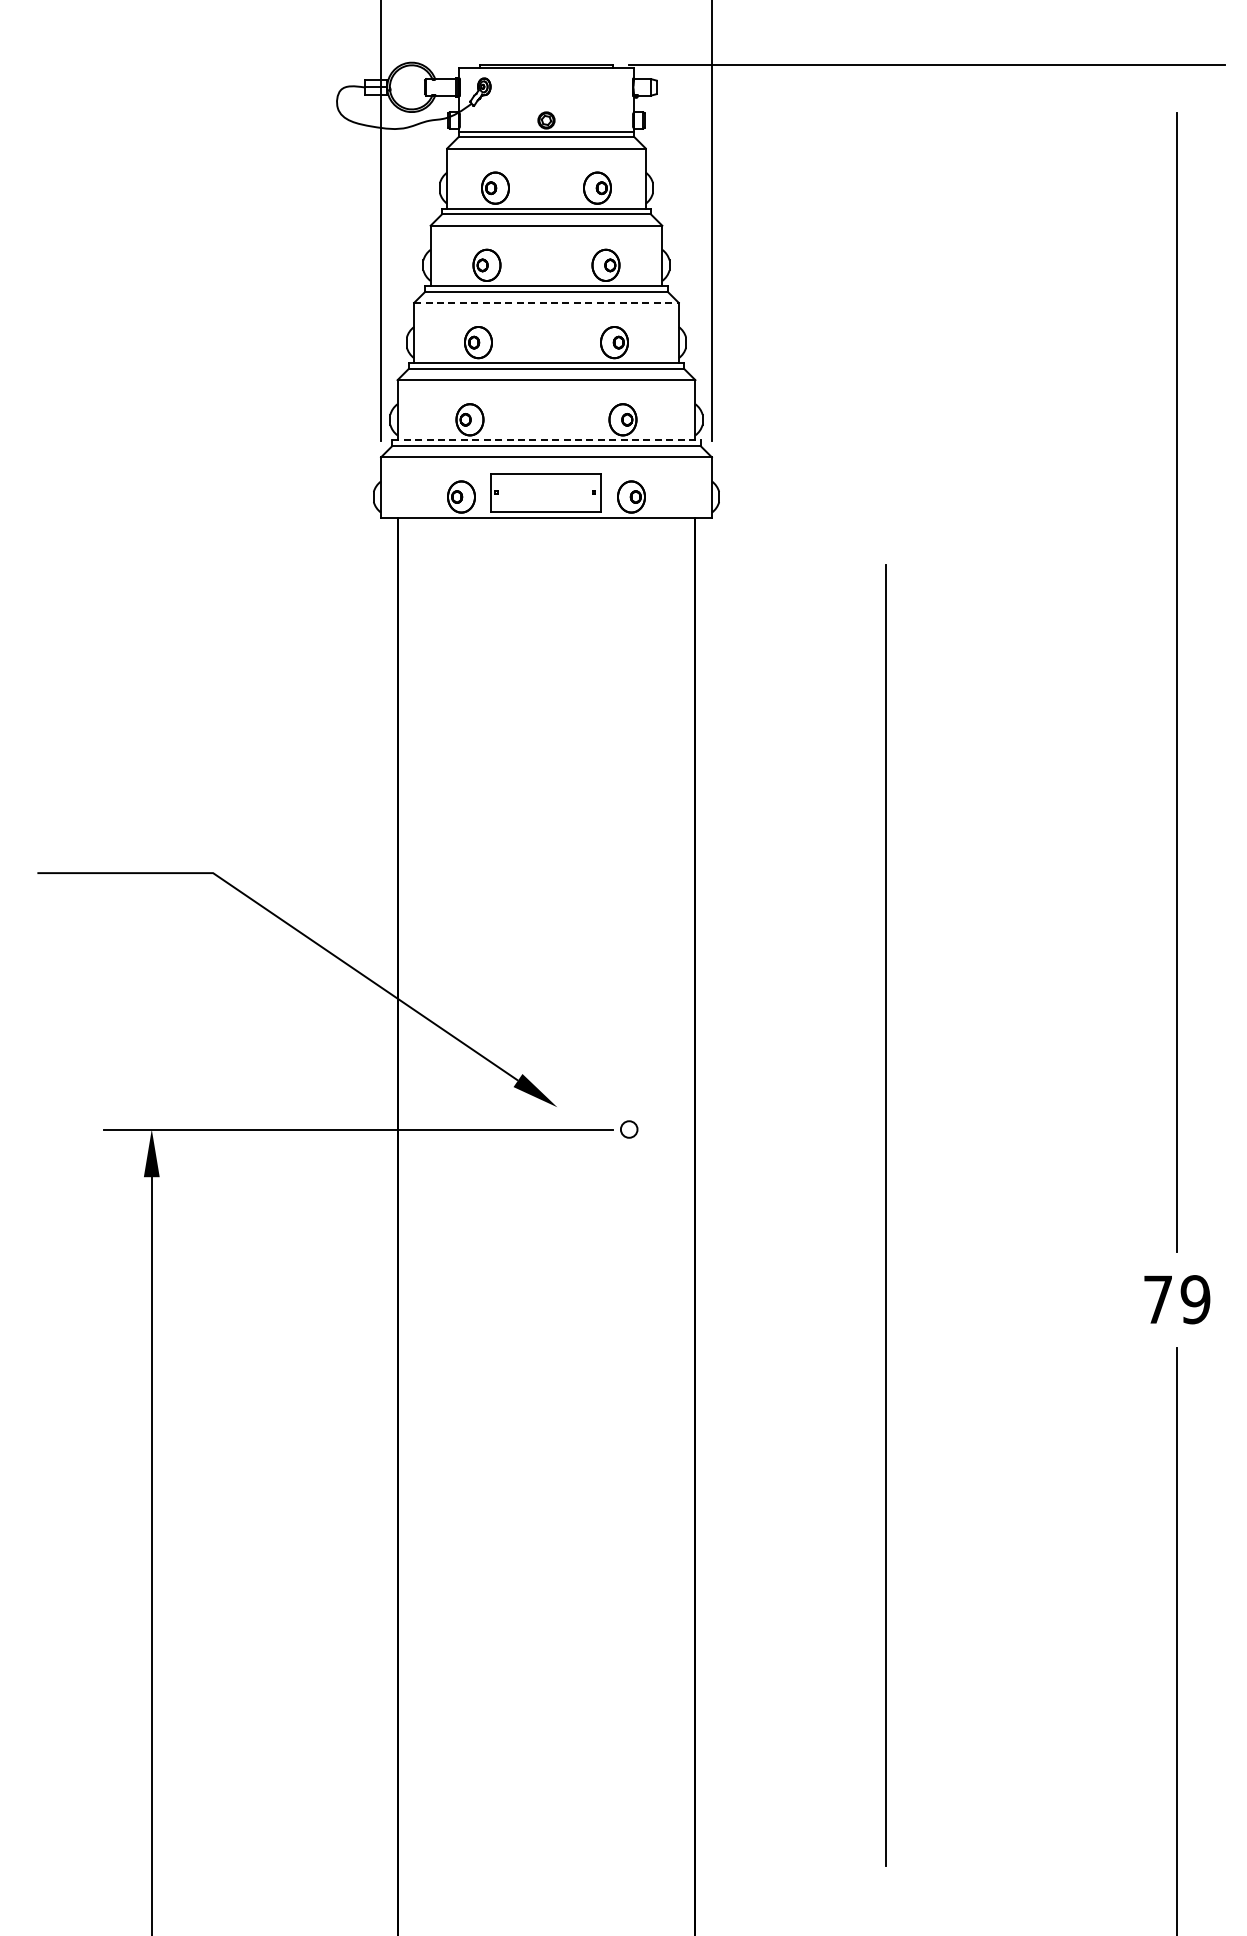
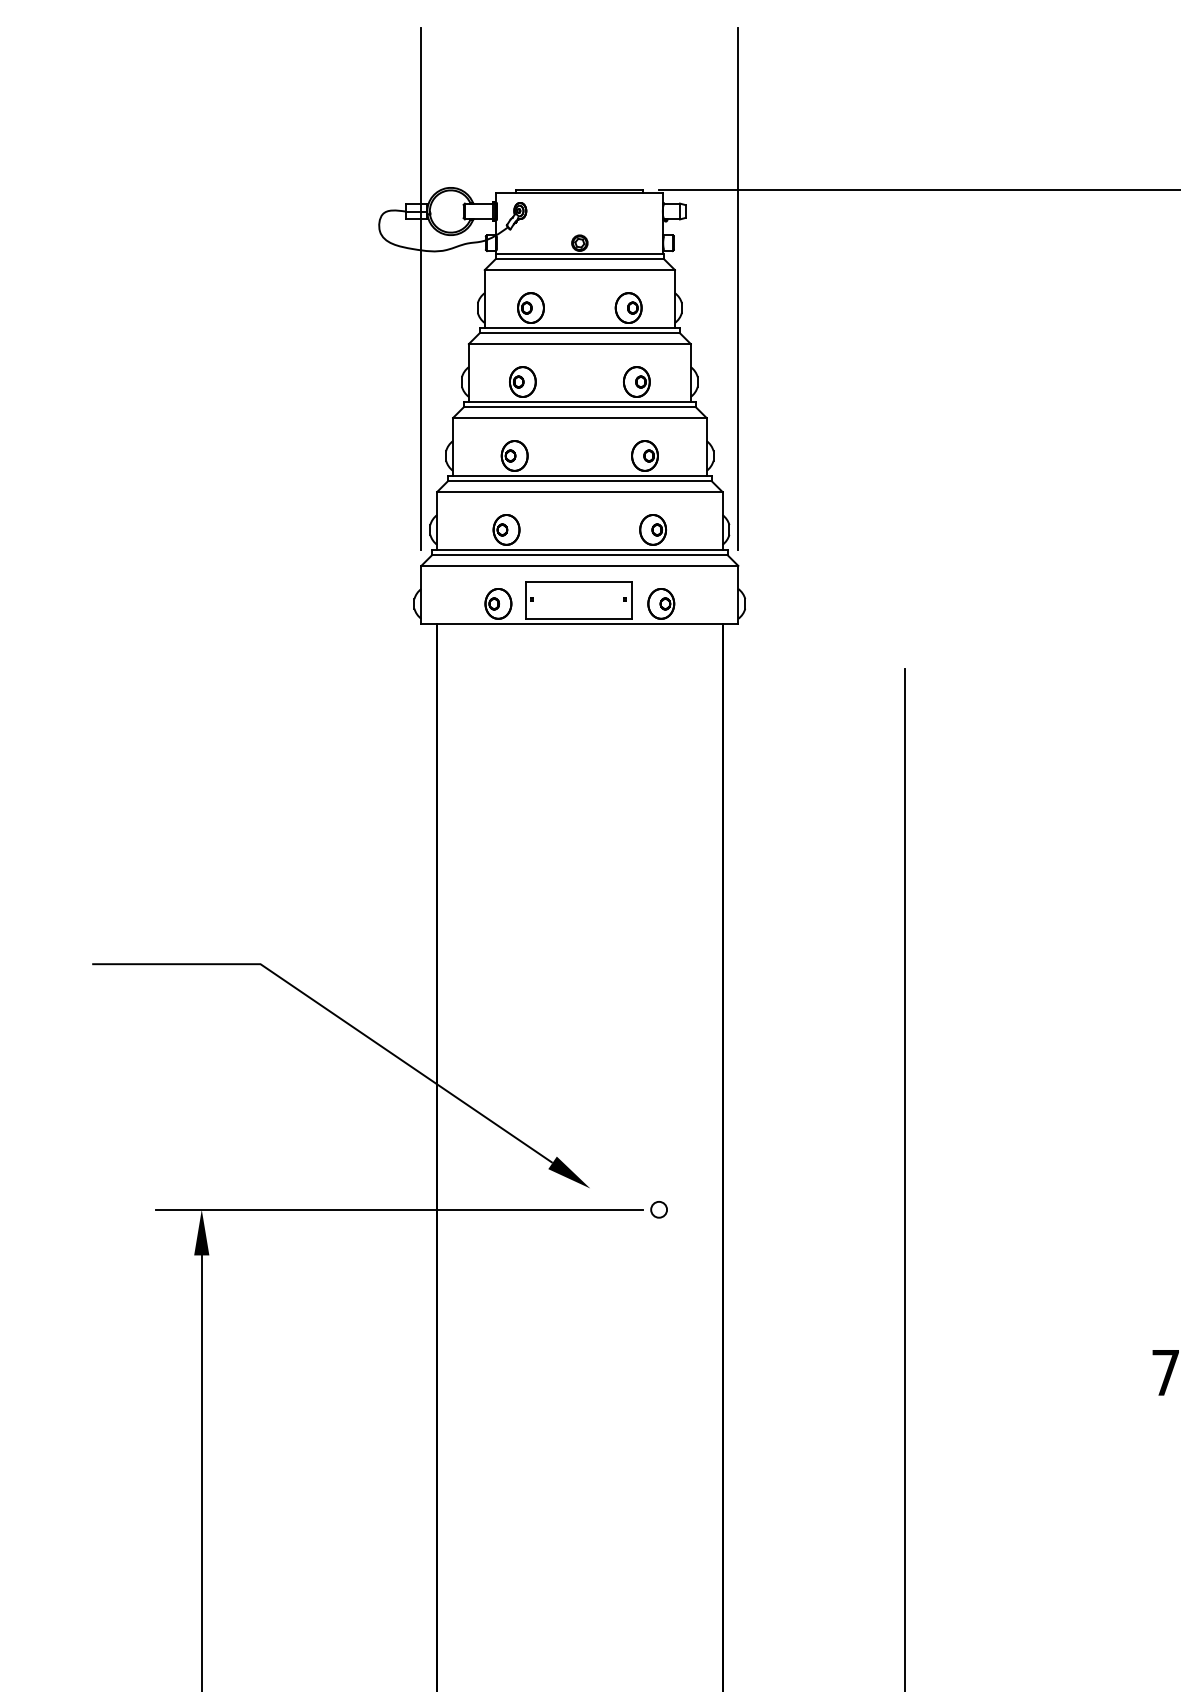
line: (546, 302) -> (579, 417), dashed -> solid
line: (546, 440) -> (579, 549), dashed -> solid

